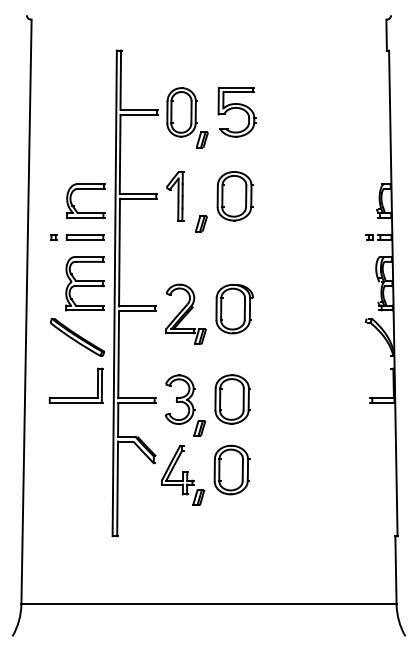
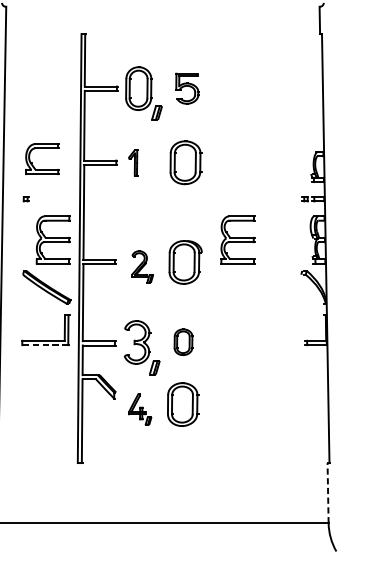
part: (236, 112) -> (187, 88), size x0.7
part: (85, 189) -> (42, 148), moved
part: (175, 196) -> (133, 162), size x0.6
part: (201, 223) -> (156, 186), removed
part: (84, 237) -> (52, 199), removed
part: (293, 283) -> (237, 239), added
part: (185, 313) -> (142, 266), size x0.6
part: (232, 399) -> (183, 342), size x0.6
line: (75, 402) -> (45, 344), solid -> dashed
part: (183, 475) -> (140, 409), size x0.6
line: (395, 569) -> (327, 492), solid -> dashed

